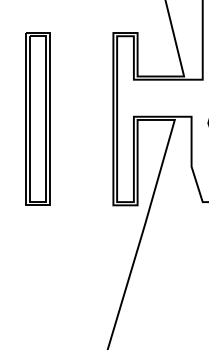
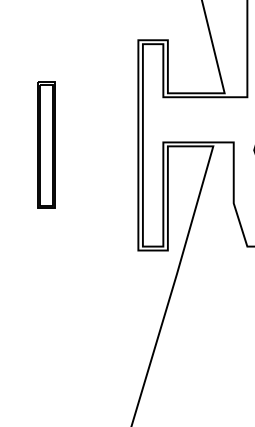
part: (37, 118) -> (45, 144), size x0.6

